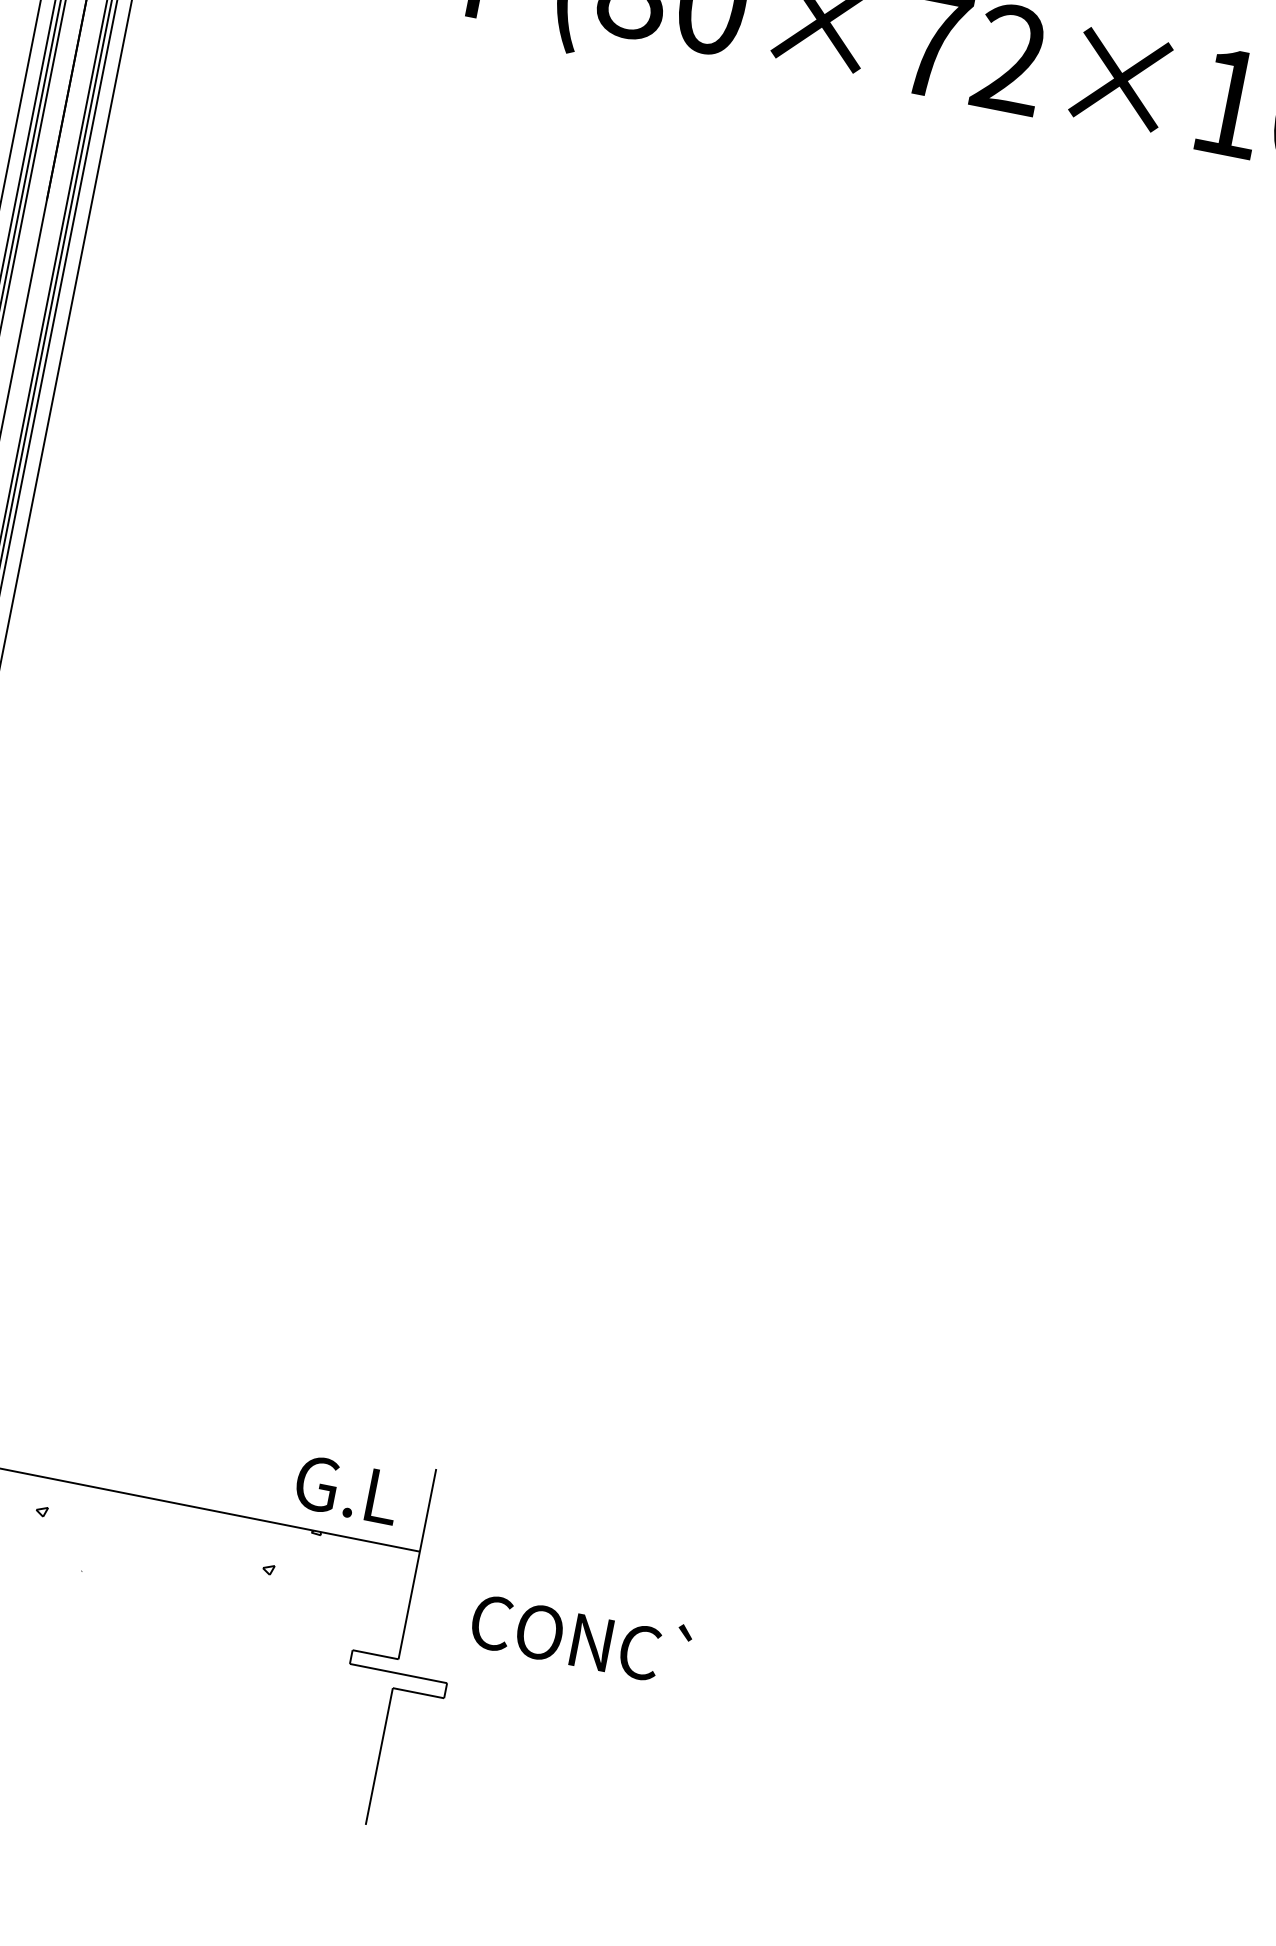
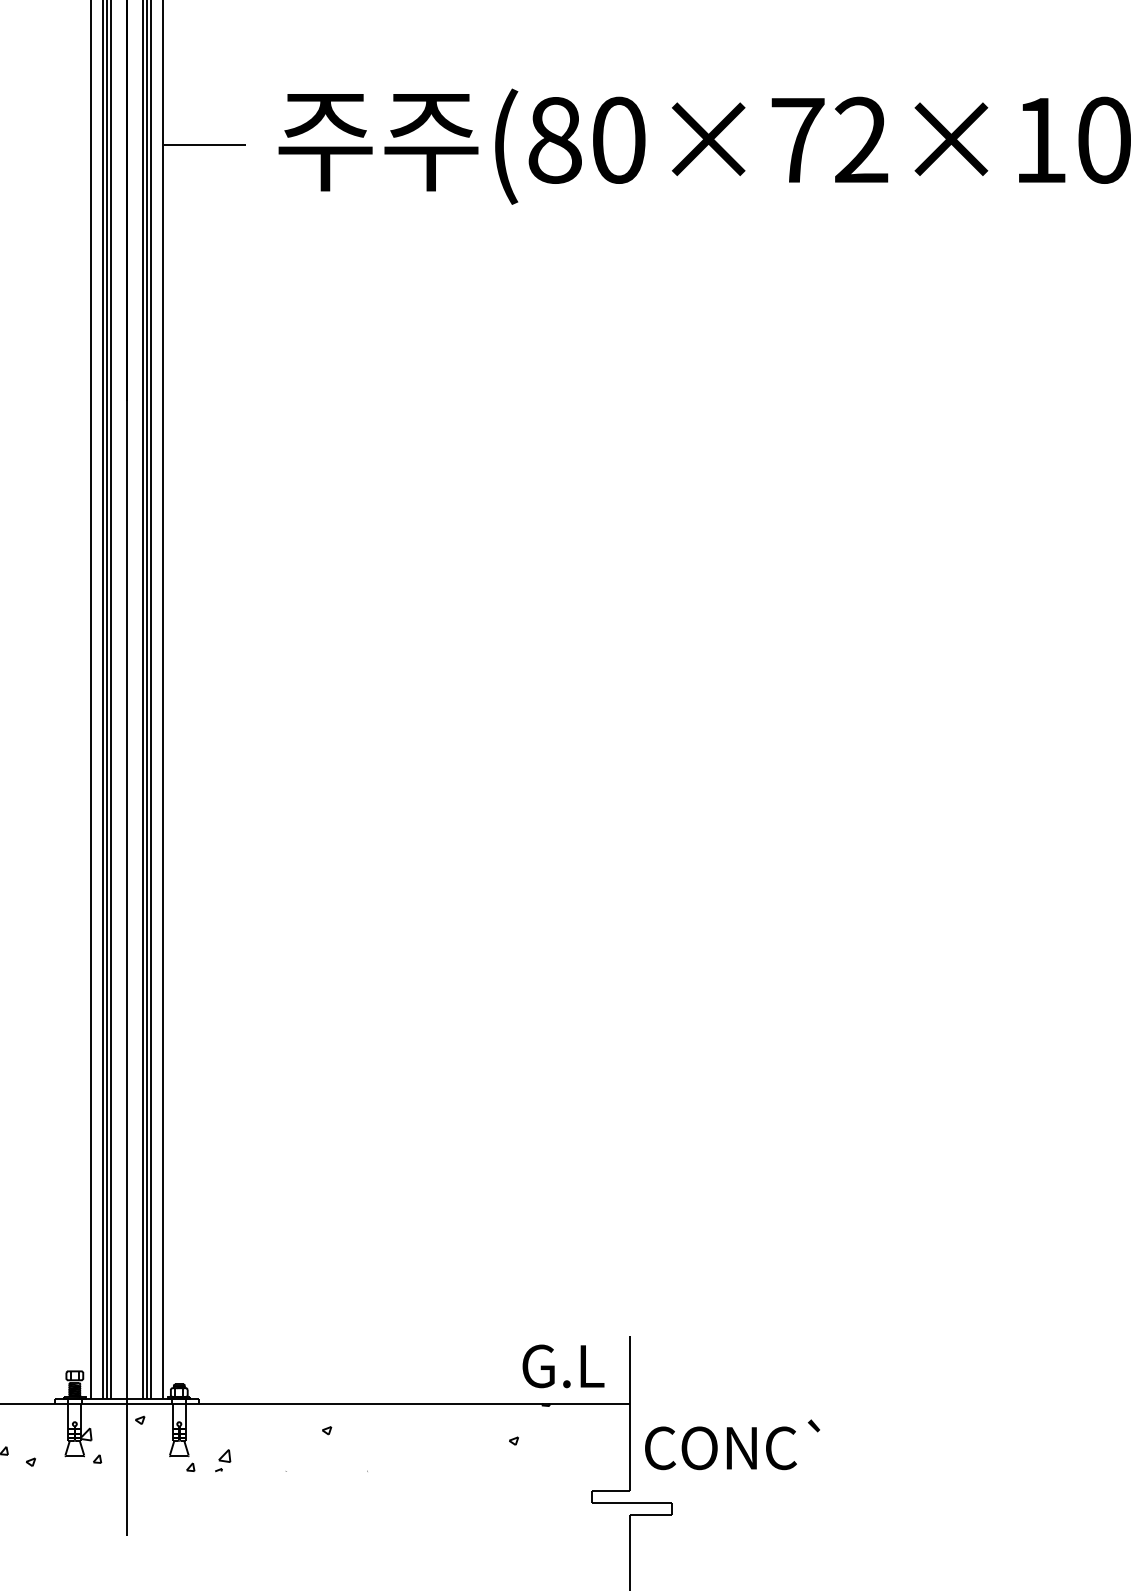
text: (581, 1635) -> (732, 1444), moved

